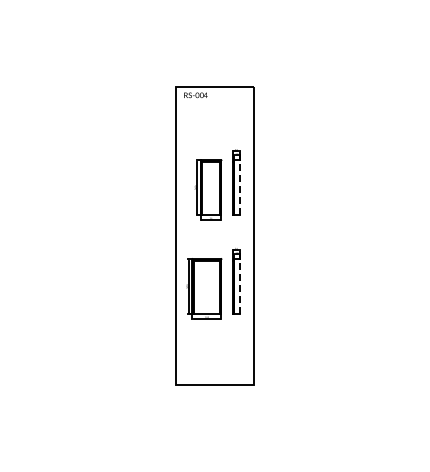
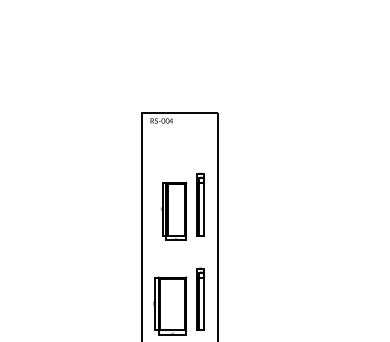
line: (239, 187) -> (203, 209), dashed -> solid
line: (239, 286) -> (203, 303), dashed -> solid

